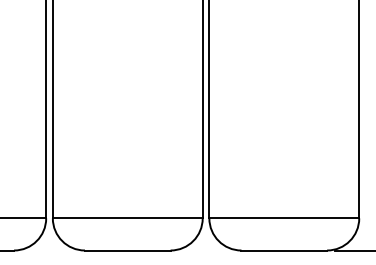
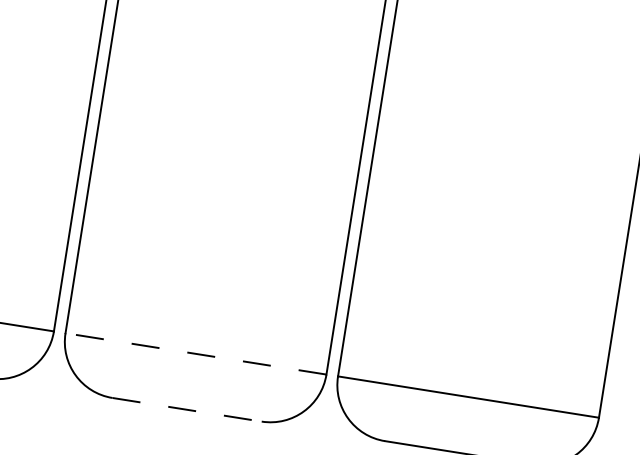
line: (127, 218) -> (195, 353), solid -> dashed
line: (127, 250) -> (186, 409), solid -> dashed

